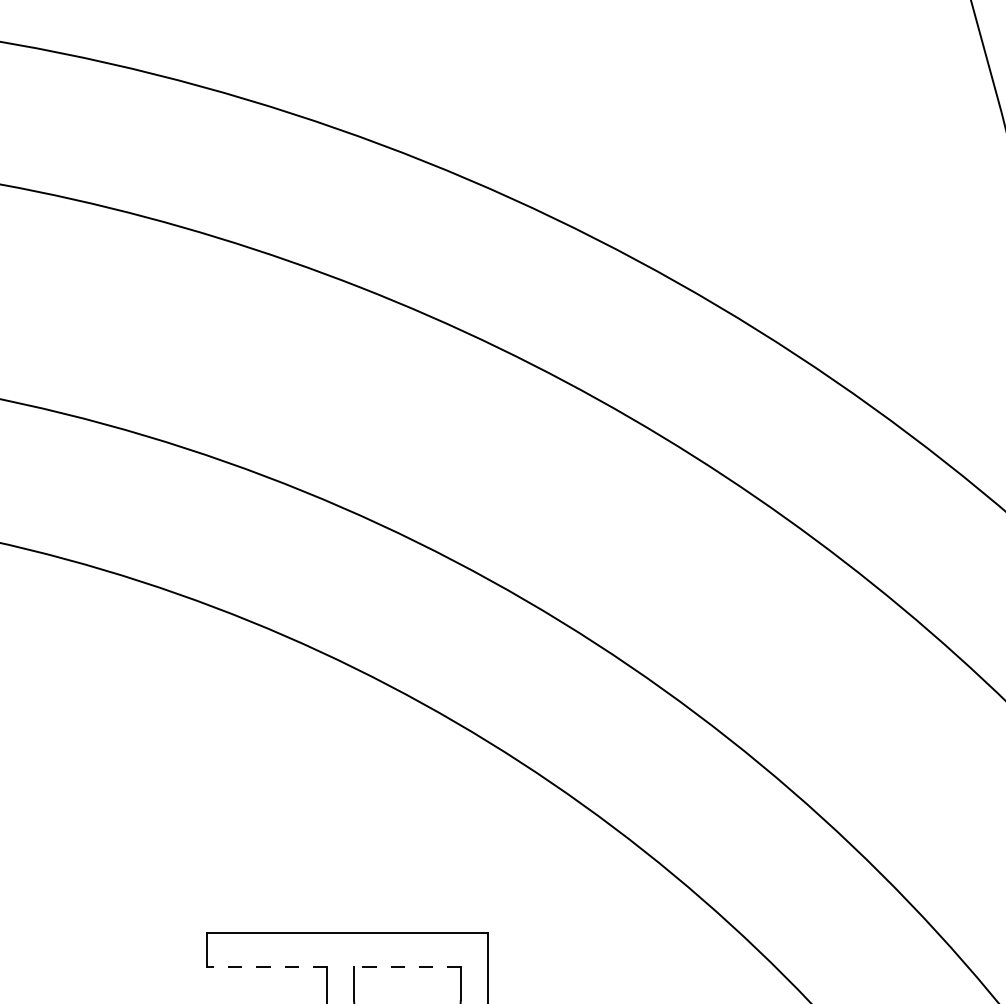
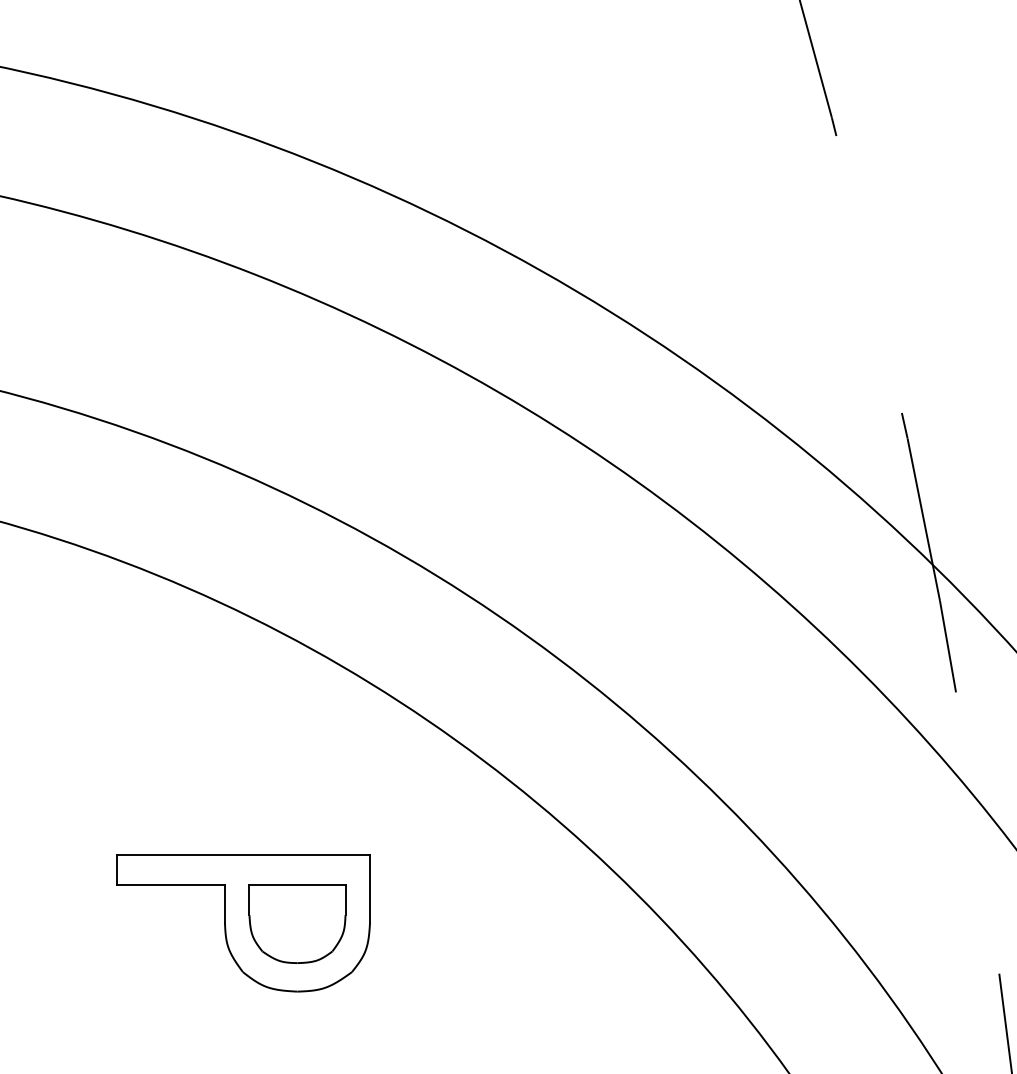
line: (267, 966) -> (171, 885), dashed -> solid
line: (407, 966) -> (297, 885), dashed -> solid

